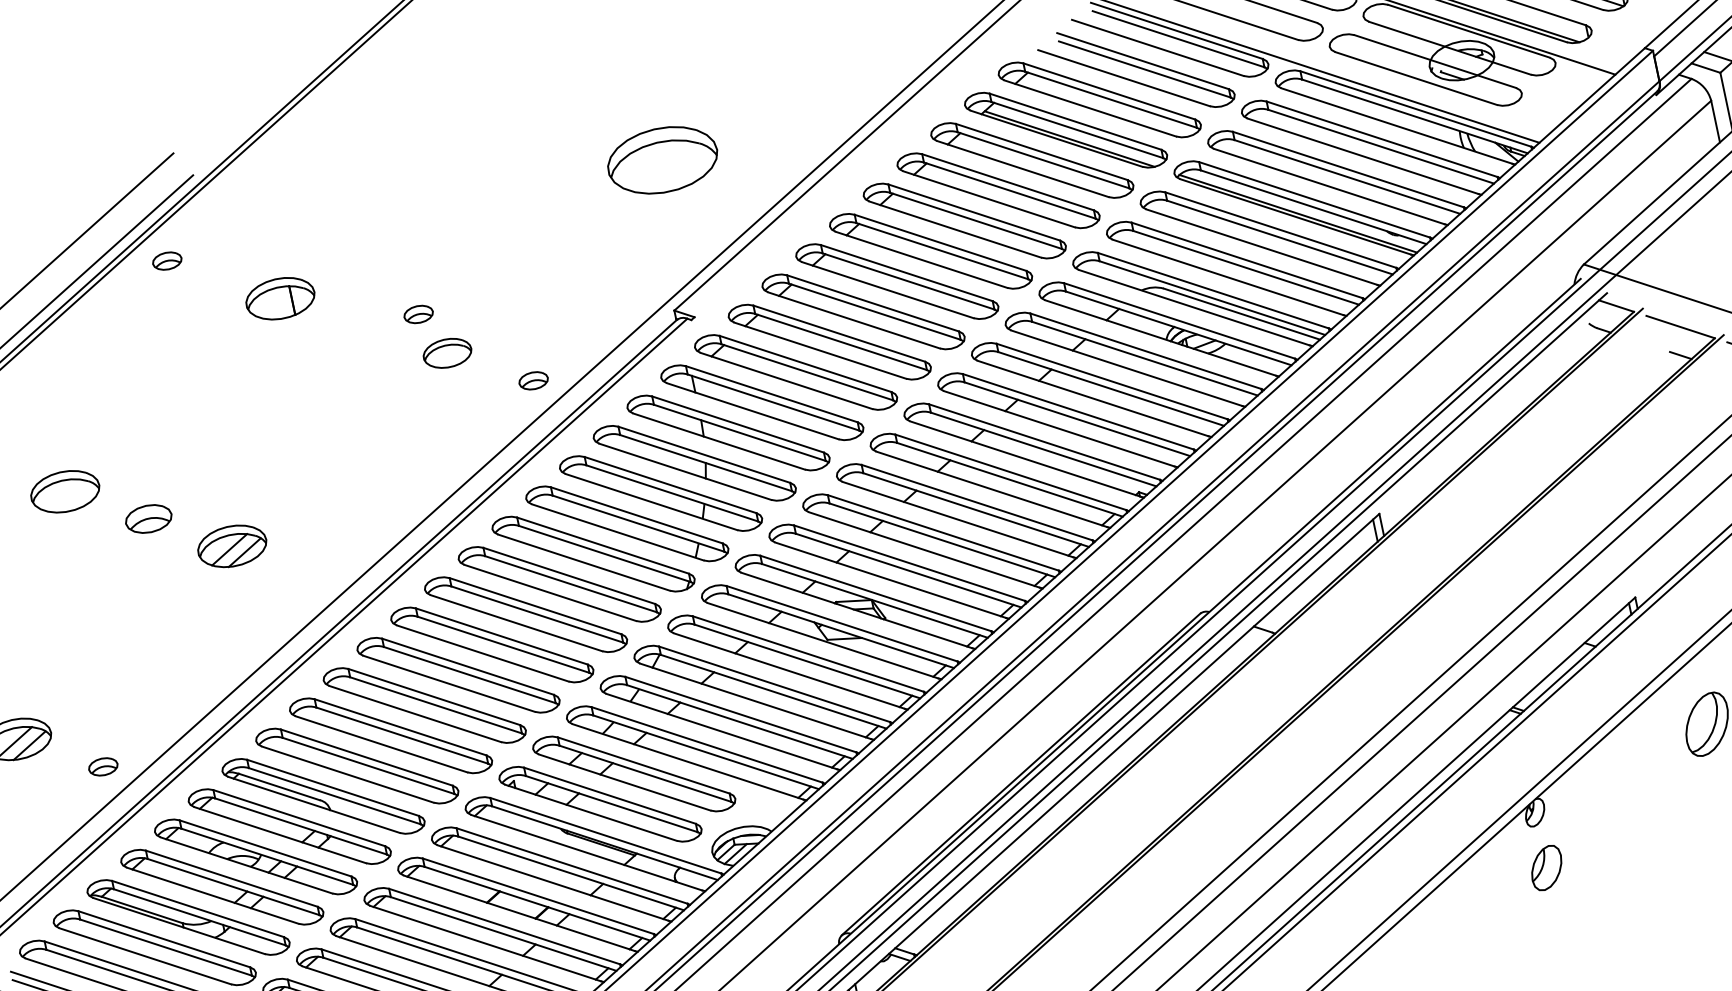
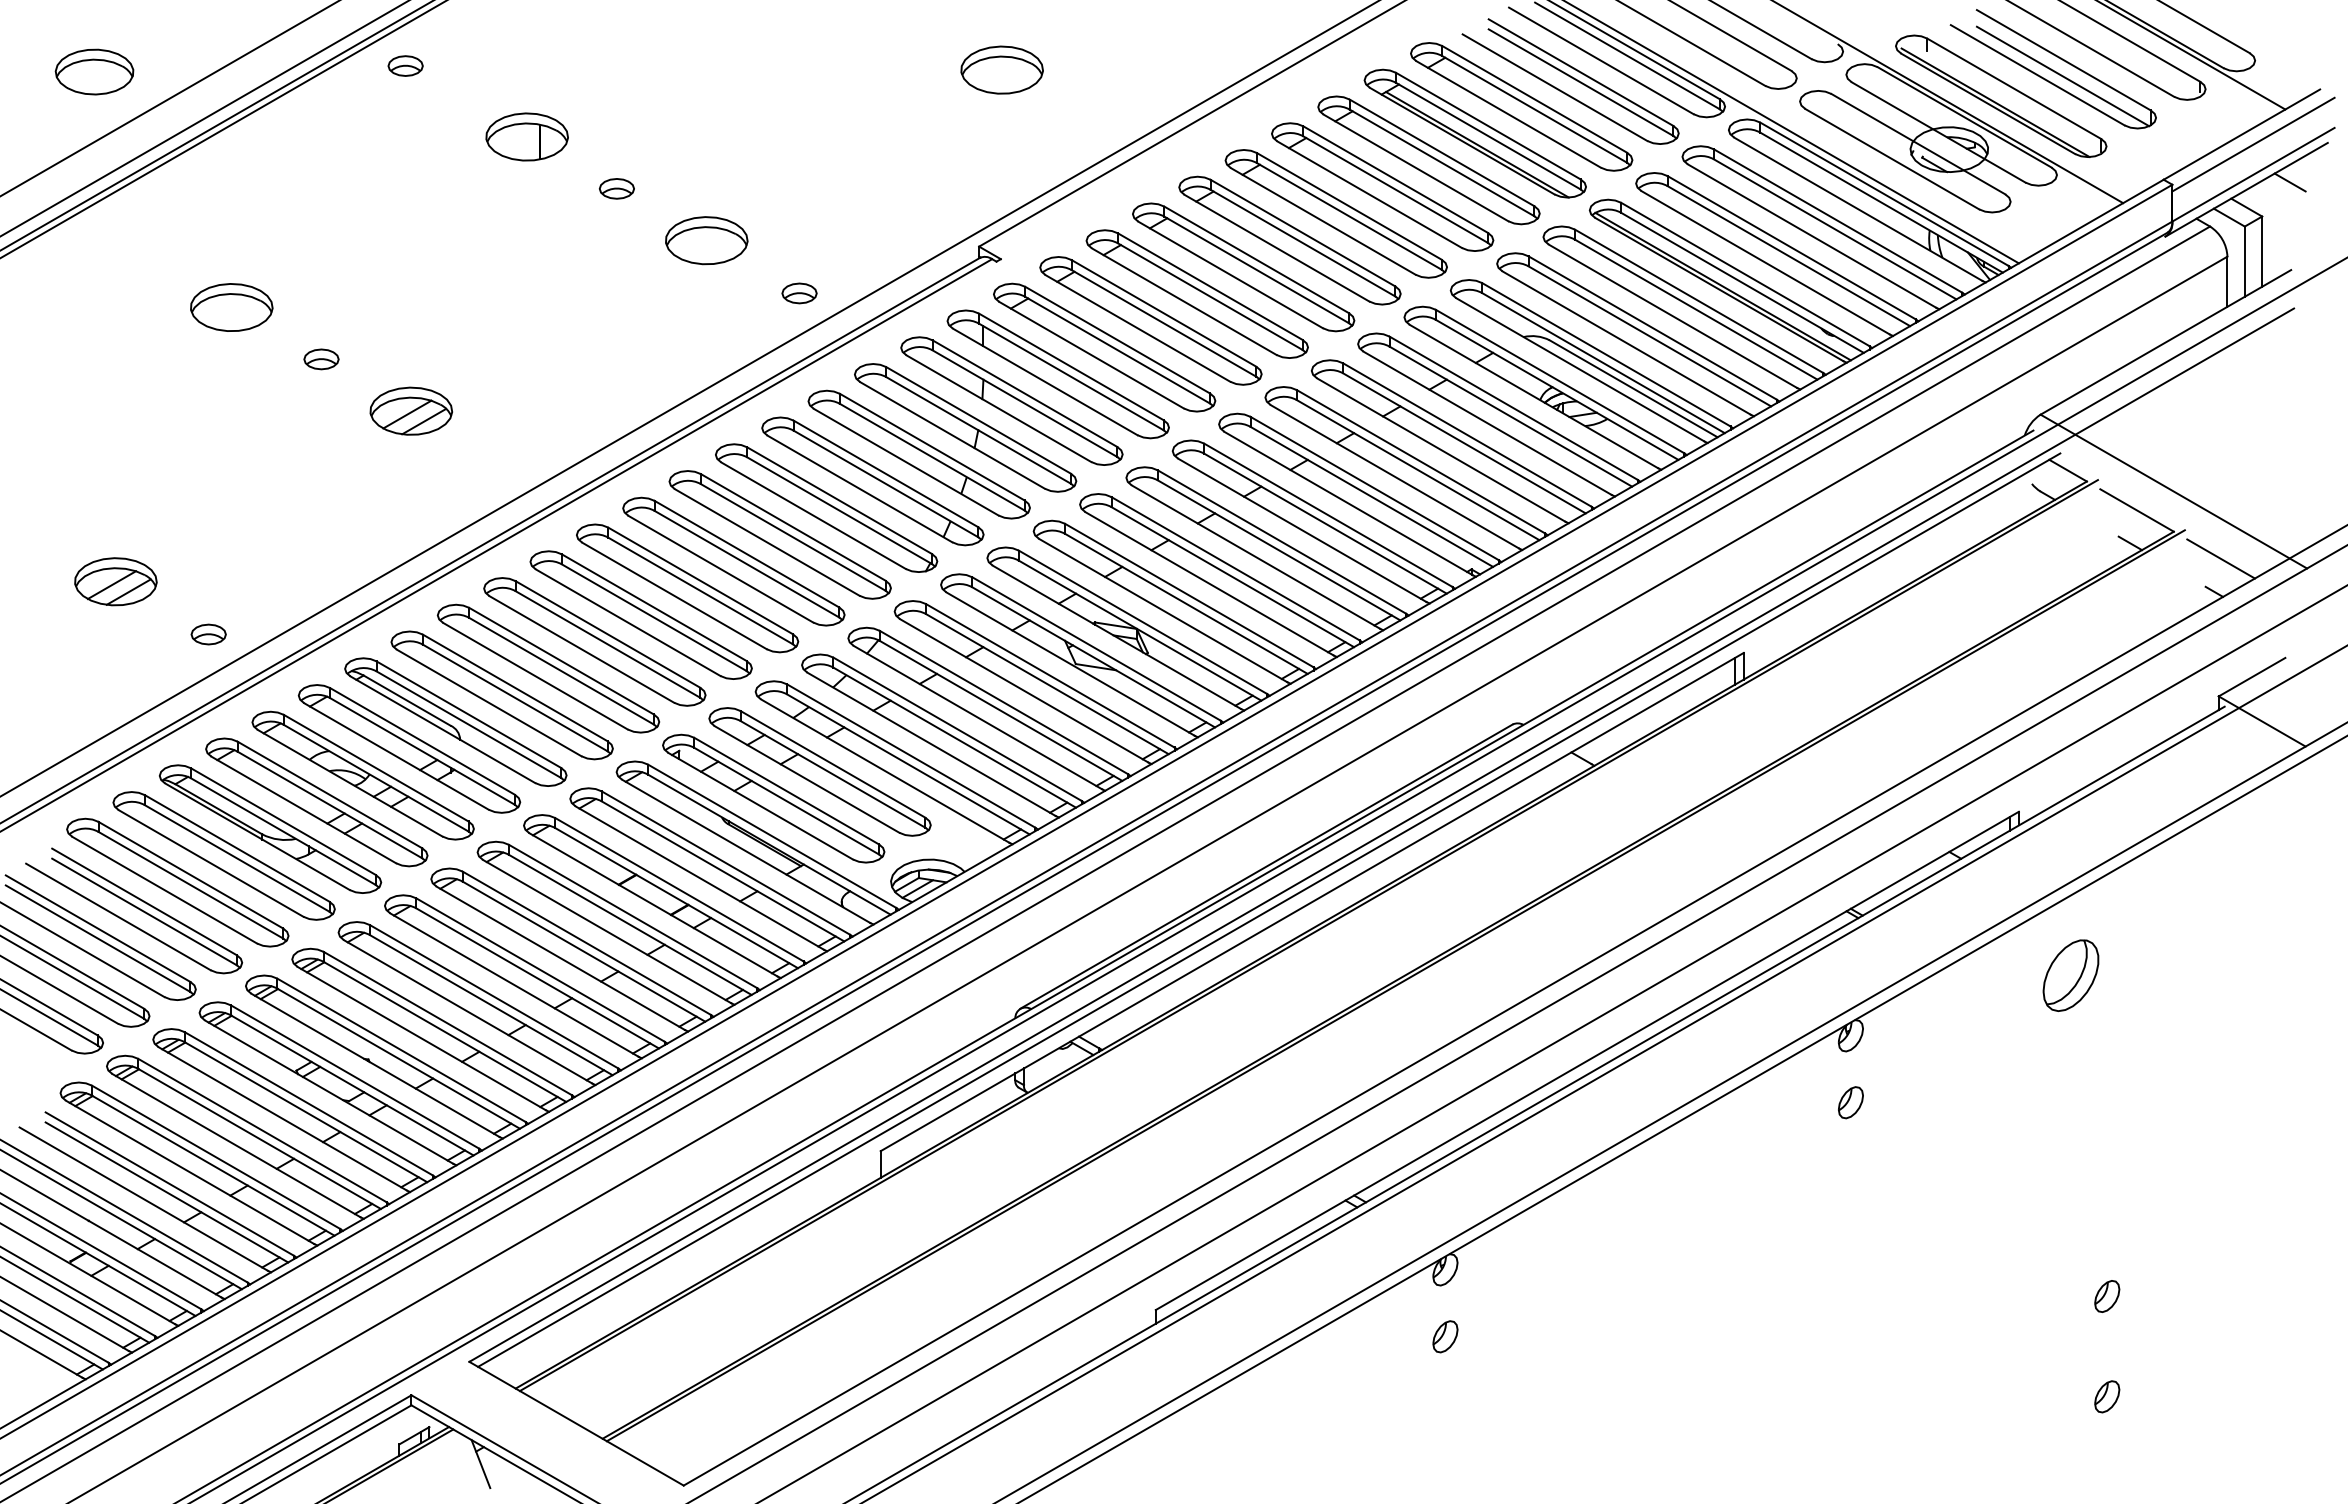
part: (661, 159) -> (1001, 69), size x0.62
part: (418, 314) -> (616, 188), moved
part: (447, 353) -> (706, 240), size x1.43
part: (148, 519) -> (321, 359), size x0.62
part: (1546, 868) -> (1850, 1102), size x0.62

